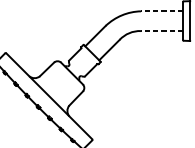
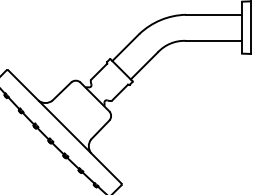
line: (161, 11) -> (213, 14), dashed -> solid
line: (161, 30) -> (213, 40), dashed -> solid

